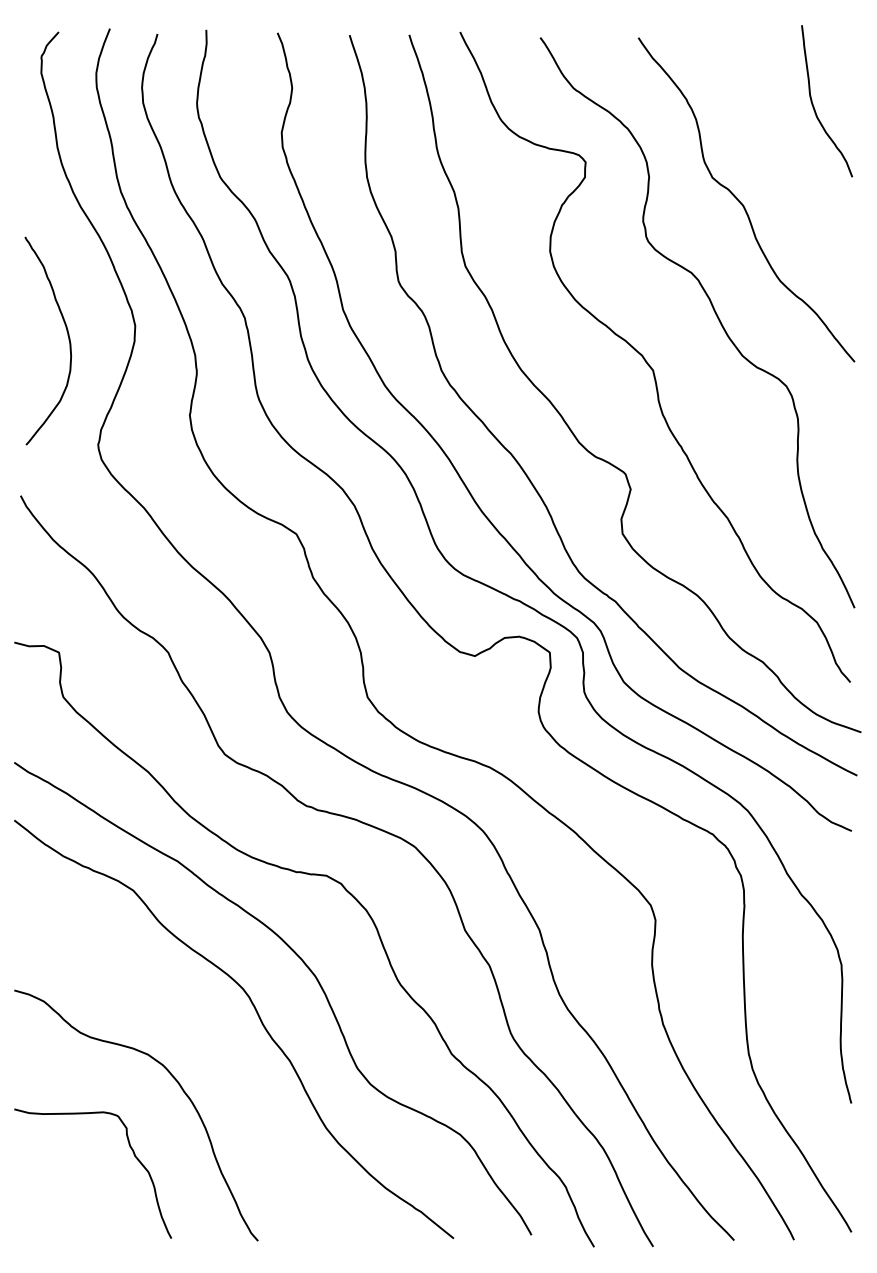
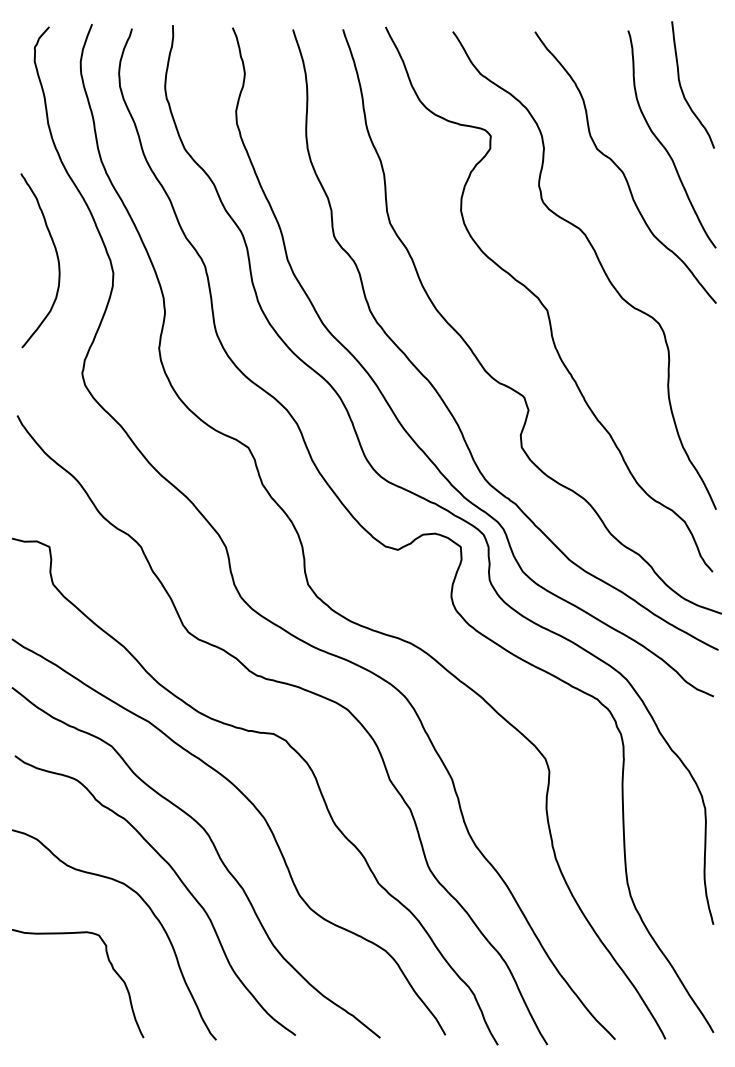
curve: (791, 172) -> (663, 144), added
curve: (67, 335) -> (56, 256), moved
curve: (211, 1046) -> (177, 877), added

